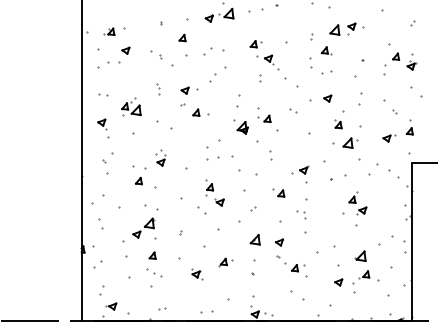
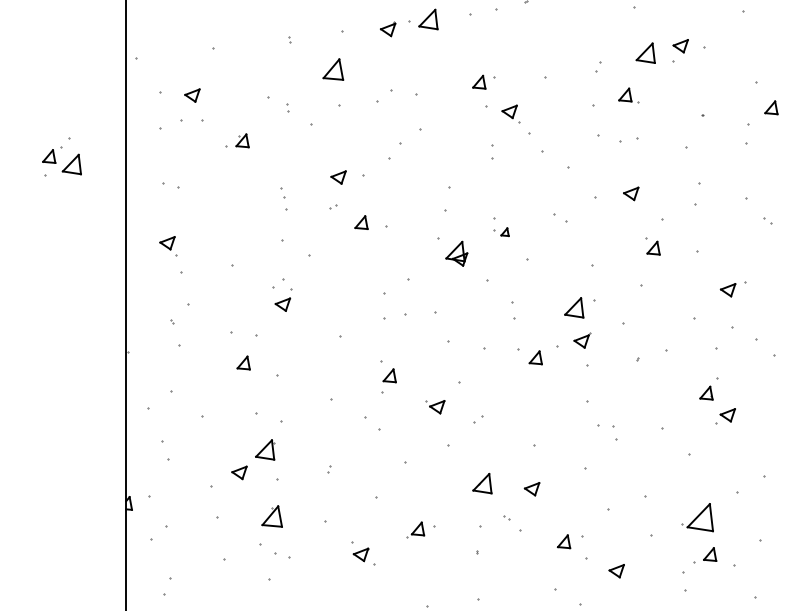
part: (109, 31) -> (238, 140), moved
part: (182, 37) -> (333, 68), size x1.6
part: (125, 50) -> (191, 95), moved
part: (310, 62) -> (595, 119), size x1.6
part: (158, 89) -> (283, 199), moved
part: (131, 106) -> (62, 156), moved
part: (264, 114) -> (501, 226), size x0.6
part: (389, 138) -> (733, 289), moved
part: (350, 142) -> (579, 306), moved
part: (160, 157) -> (281, 294), moved
part: (278, 192) -> (530, 355), moved
part: (219, 202) -> (435, 406), moved
part: (357, 203) -> (716, 400), moved
part: (301, 214) -> (608, 431), moved
part: (152, 255) -> (271, 515), size x1.6
part: (360, 255) -> (698, 515), size x1.4
part: (281, 259) -> (513, 523), moved
part: (338, 282) -> (616, 571), moved

